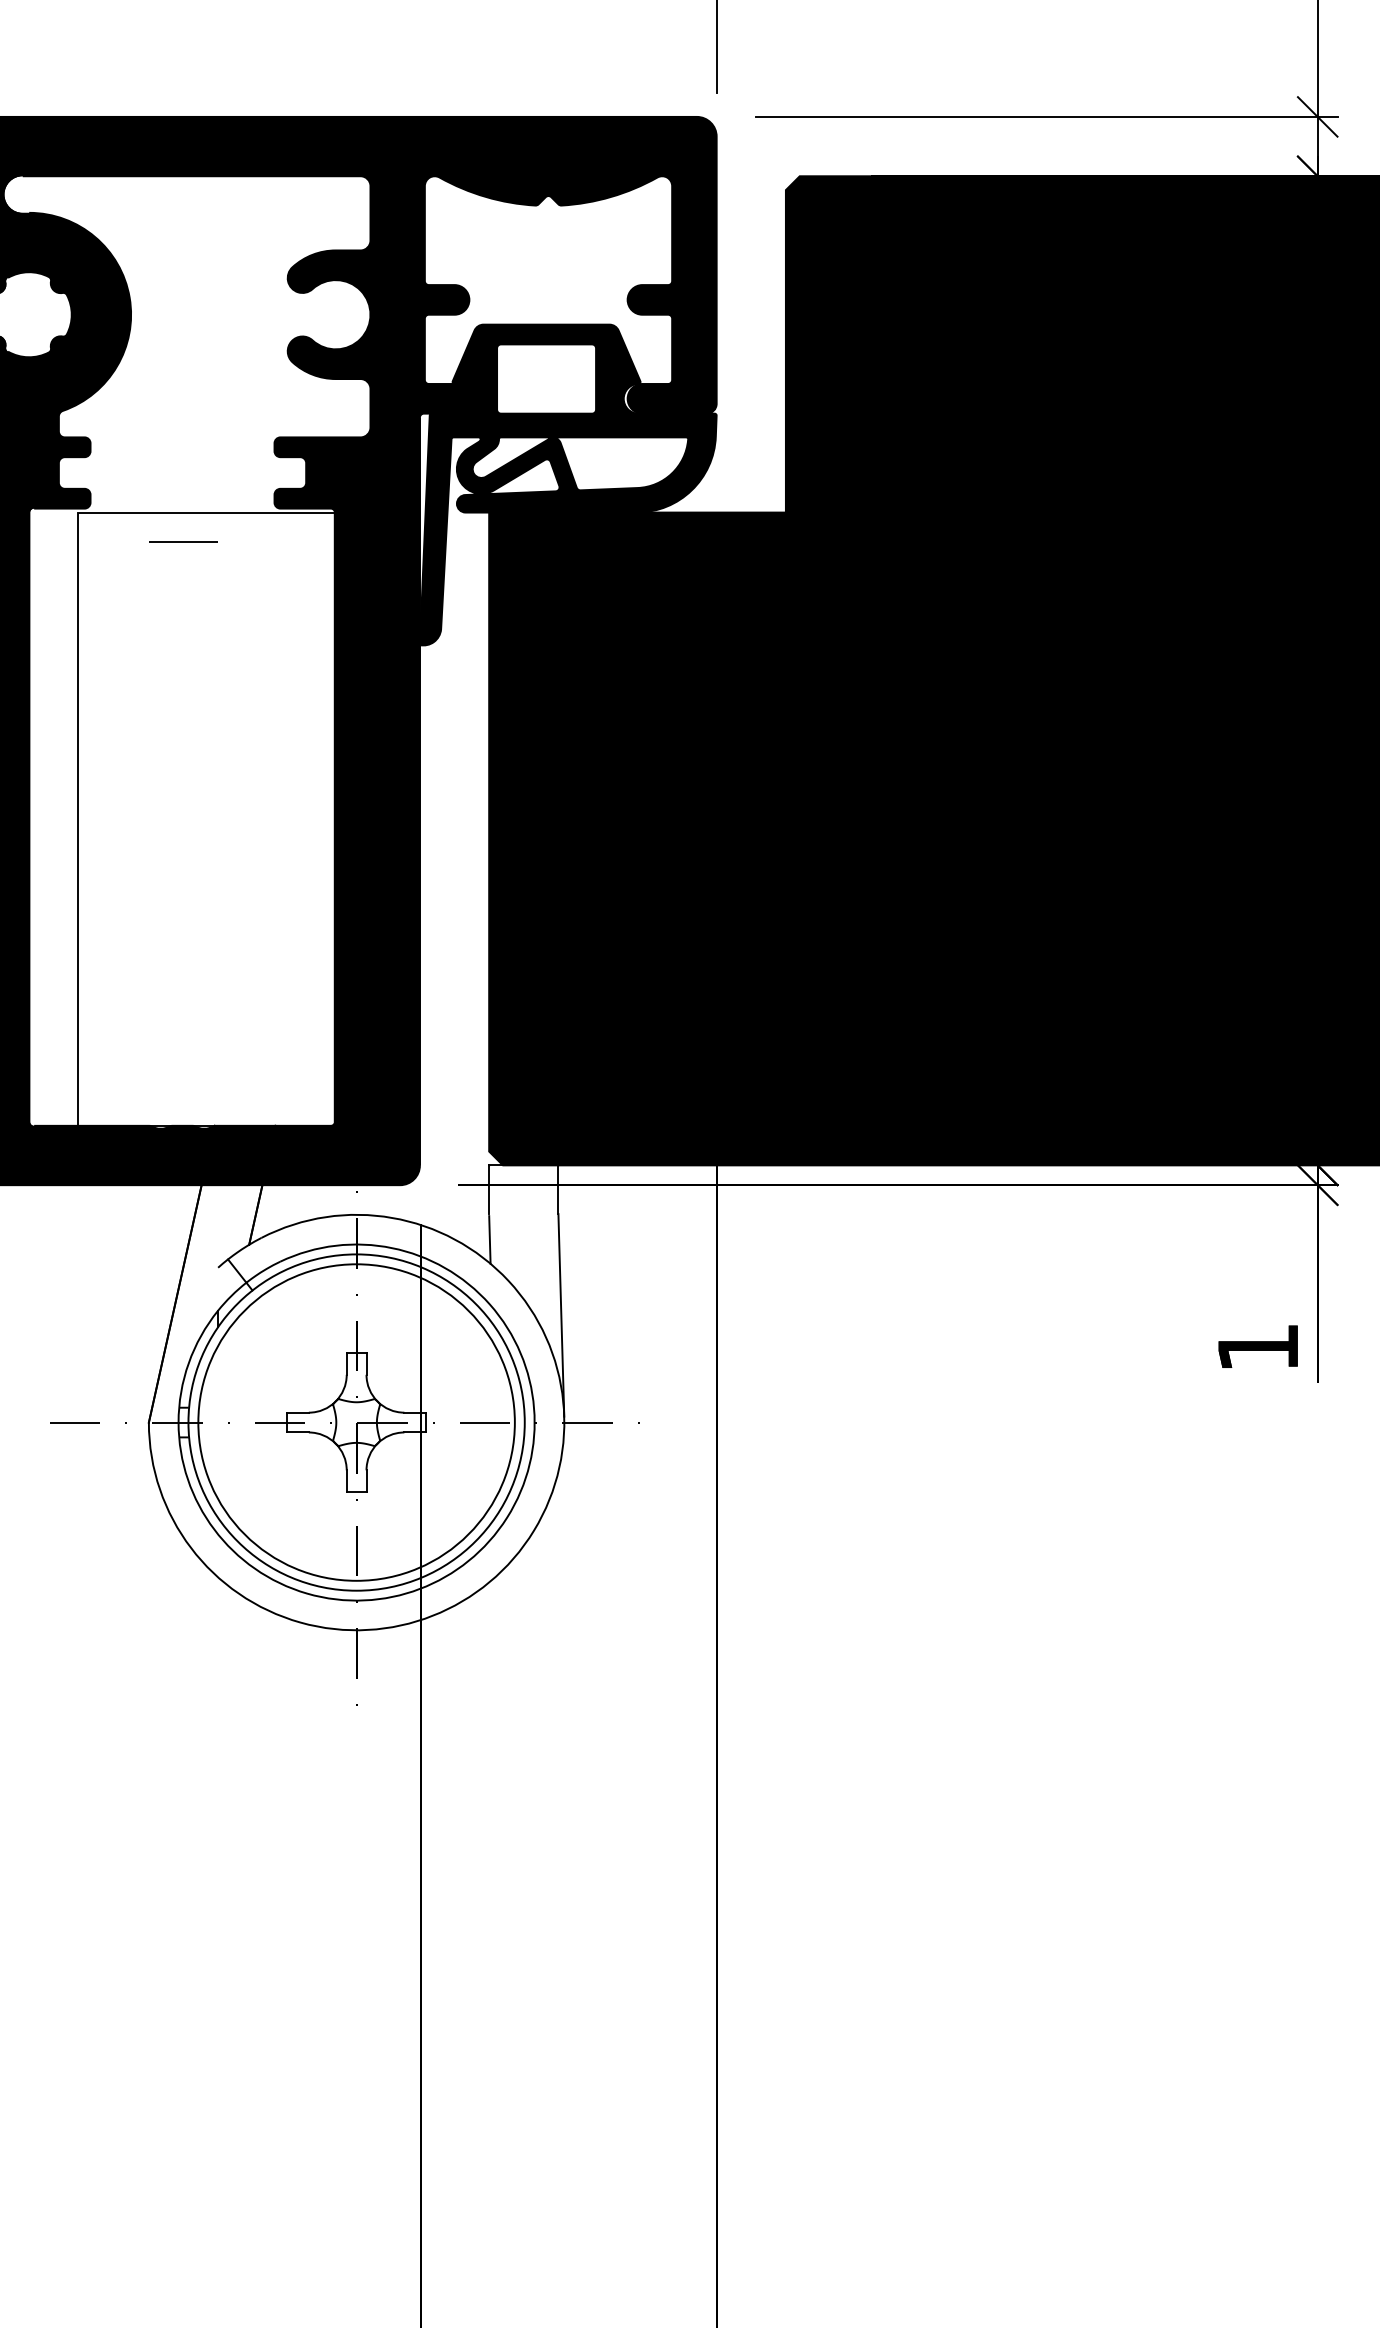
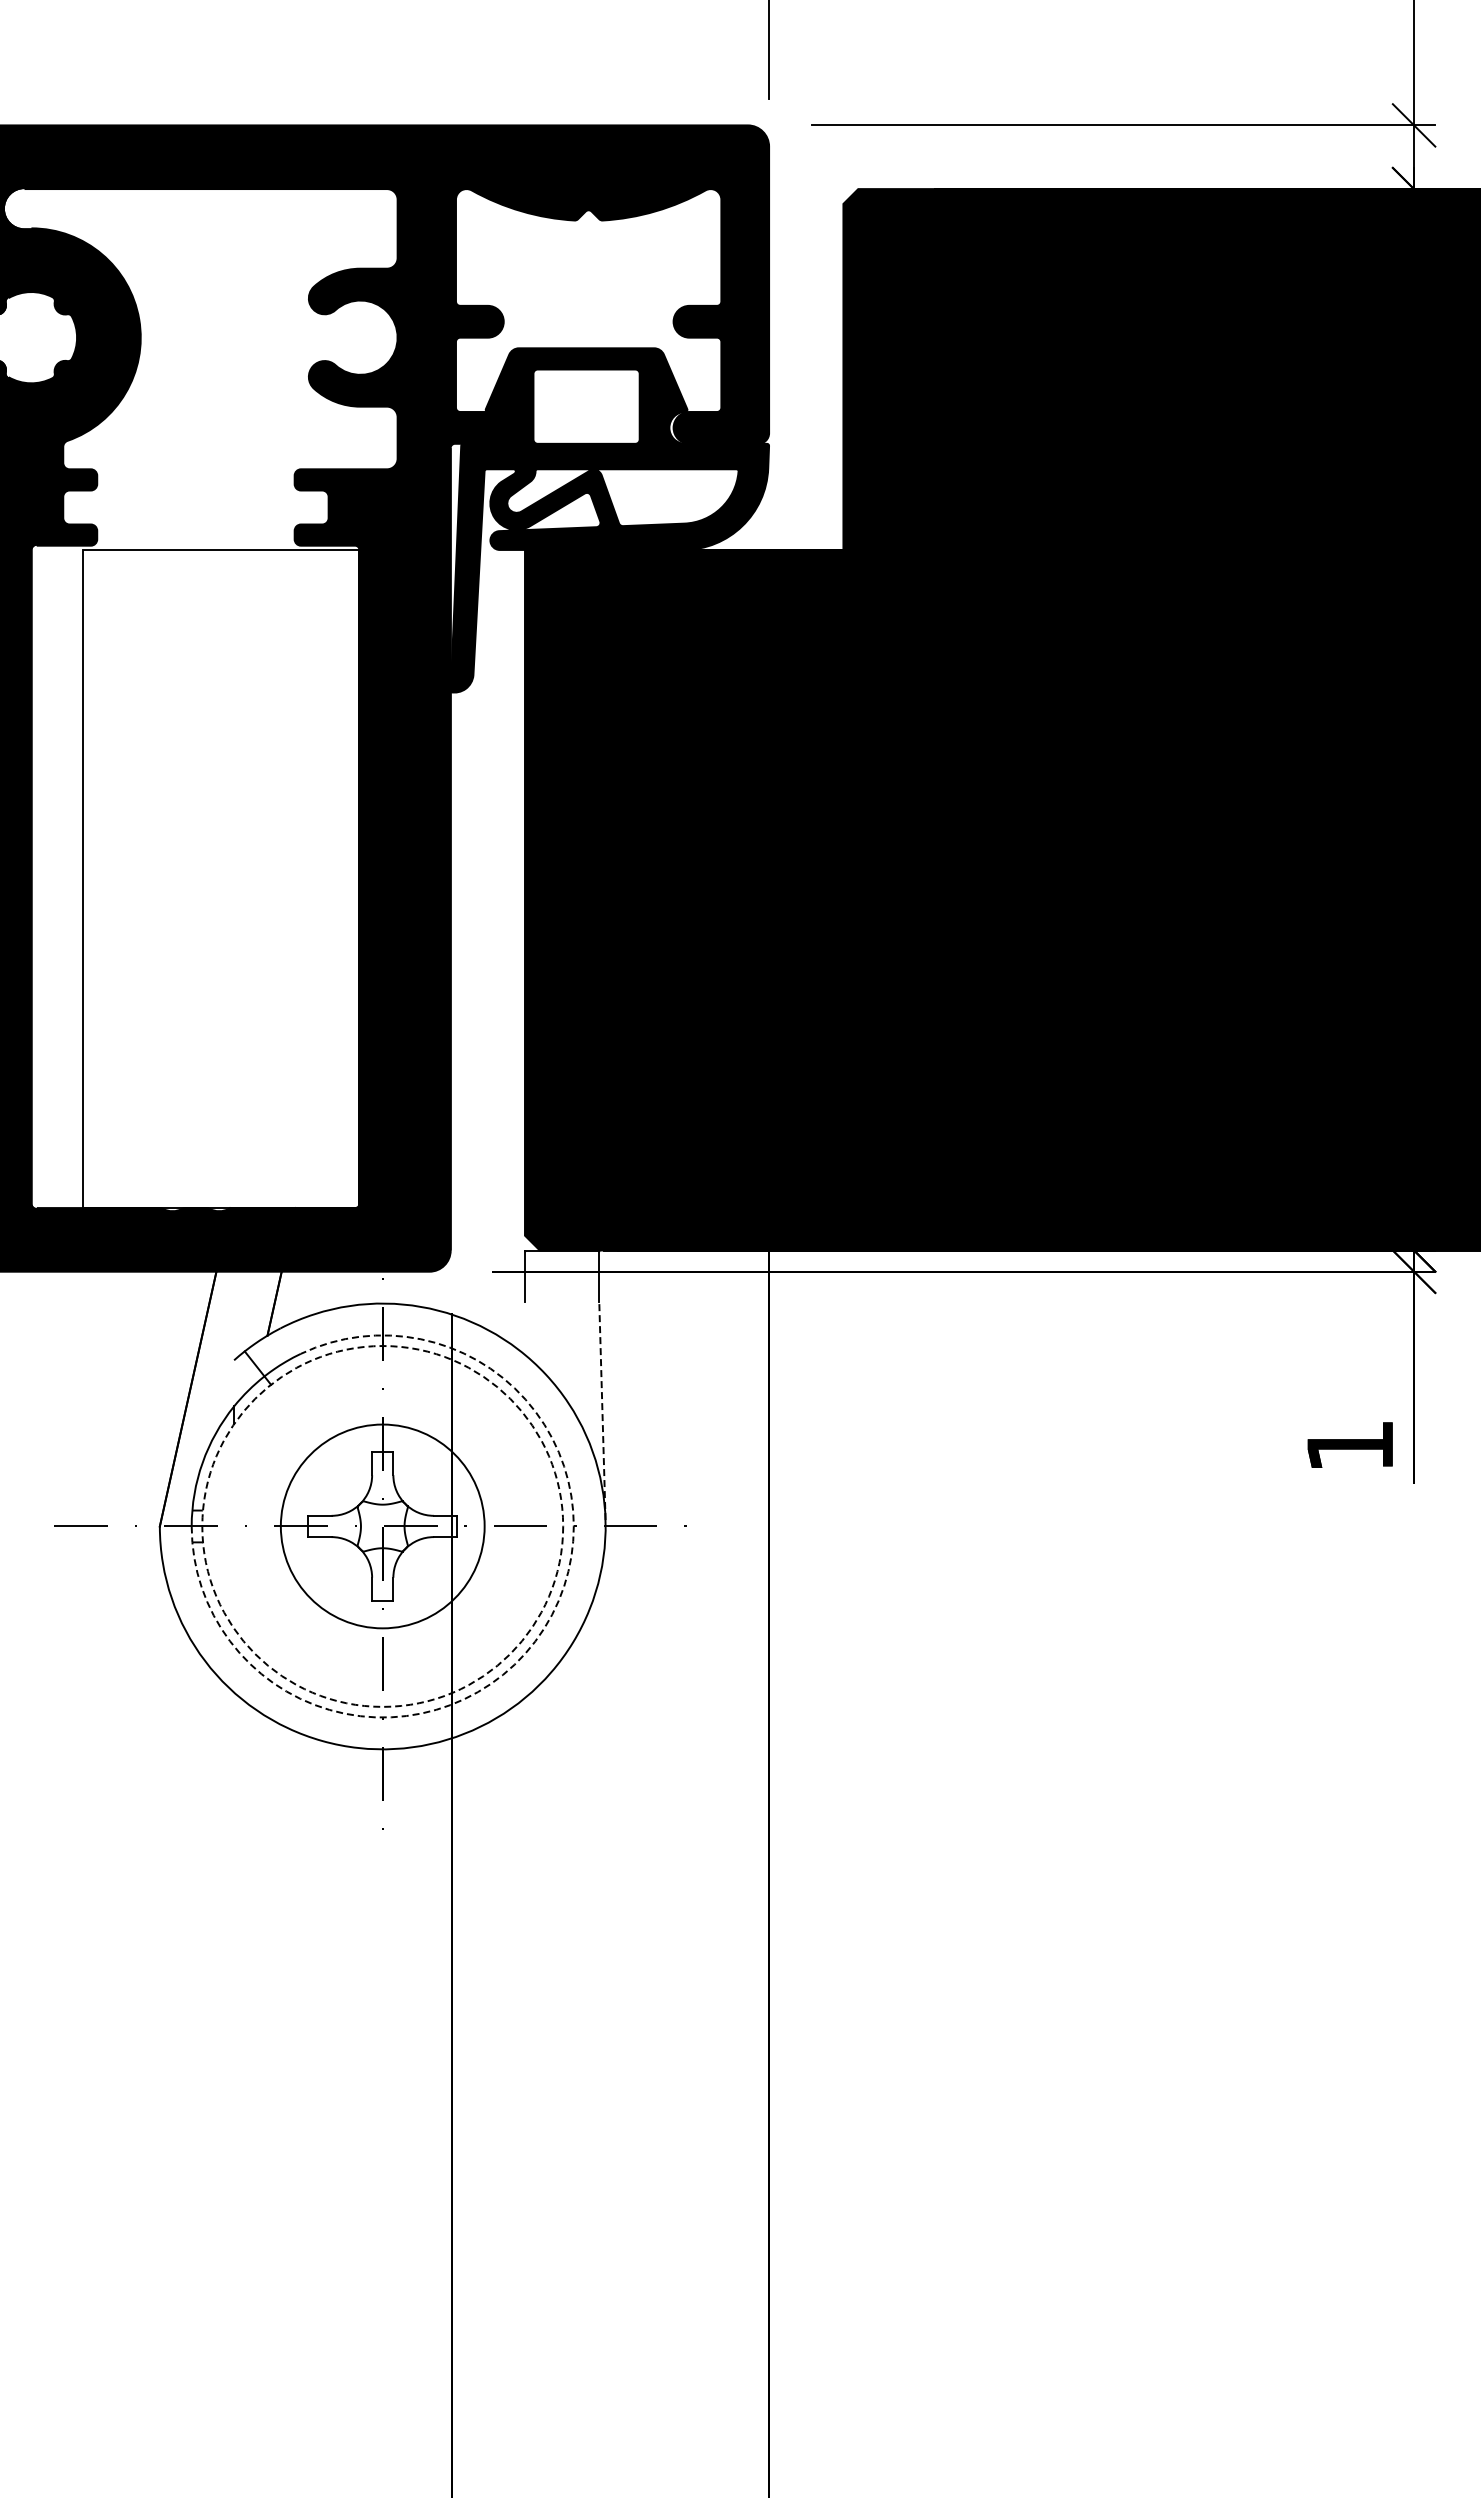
line: (183, 541) -> (196, 581), removed
line: (489, 1239) -> (525, 1330), removed
line: (561, 1315) -> (602, 1411), solid -> dashed
circle: (356, 1422) -> (382, 1526), size x0.6
circle: (356, 1422) -> (382, 1526), solid -> dashed
arc: (507, 1517) -> (544, 1628), solid -> dashed

